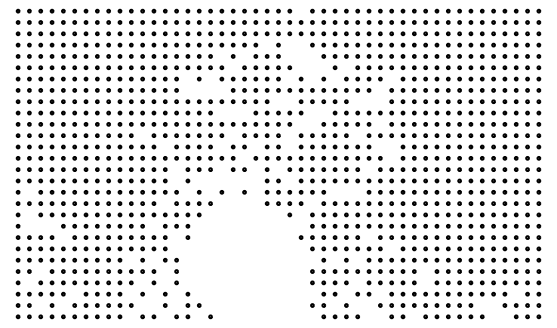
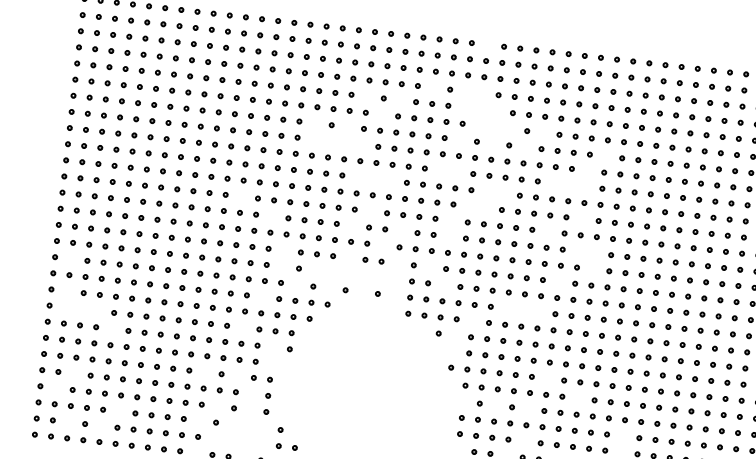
part: (165, 299) -> (247, 433), removed

